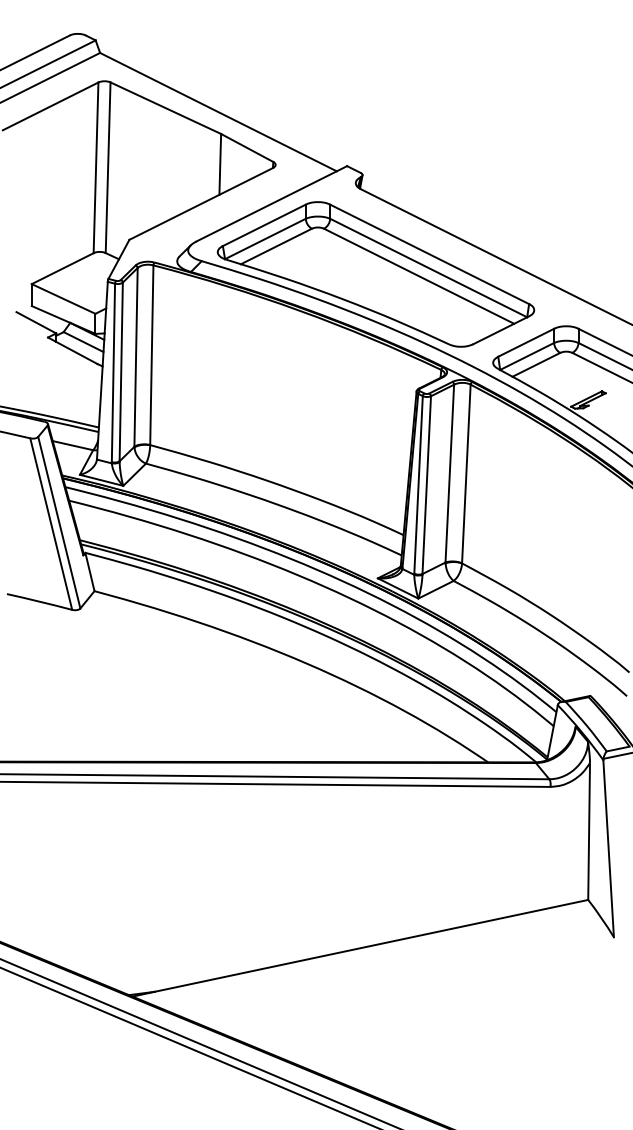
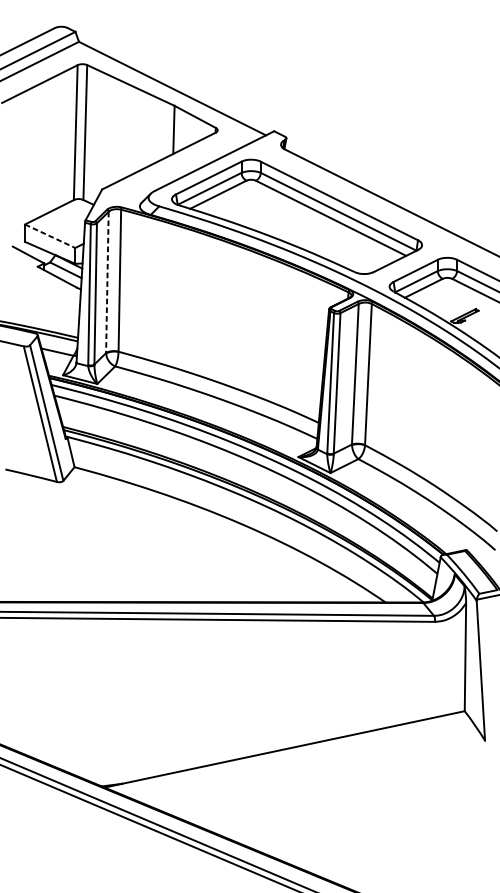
line: (64, 299) -> (50, 236), solid -> dashed
line: (136, 357) -> (107, 282), solid -> dashed

